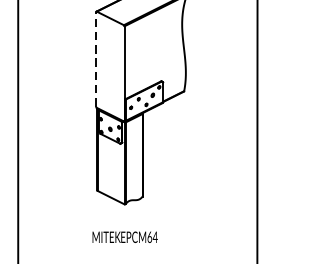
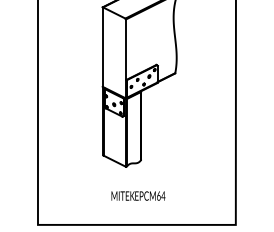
line: (96, 58) -> (102, 46), dashed -> solid
text: (125, 236) -> (138, 195), moved

